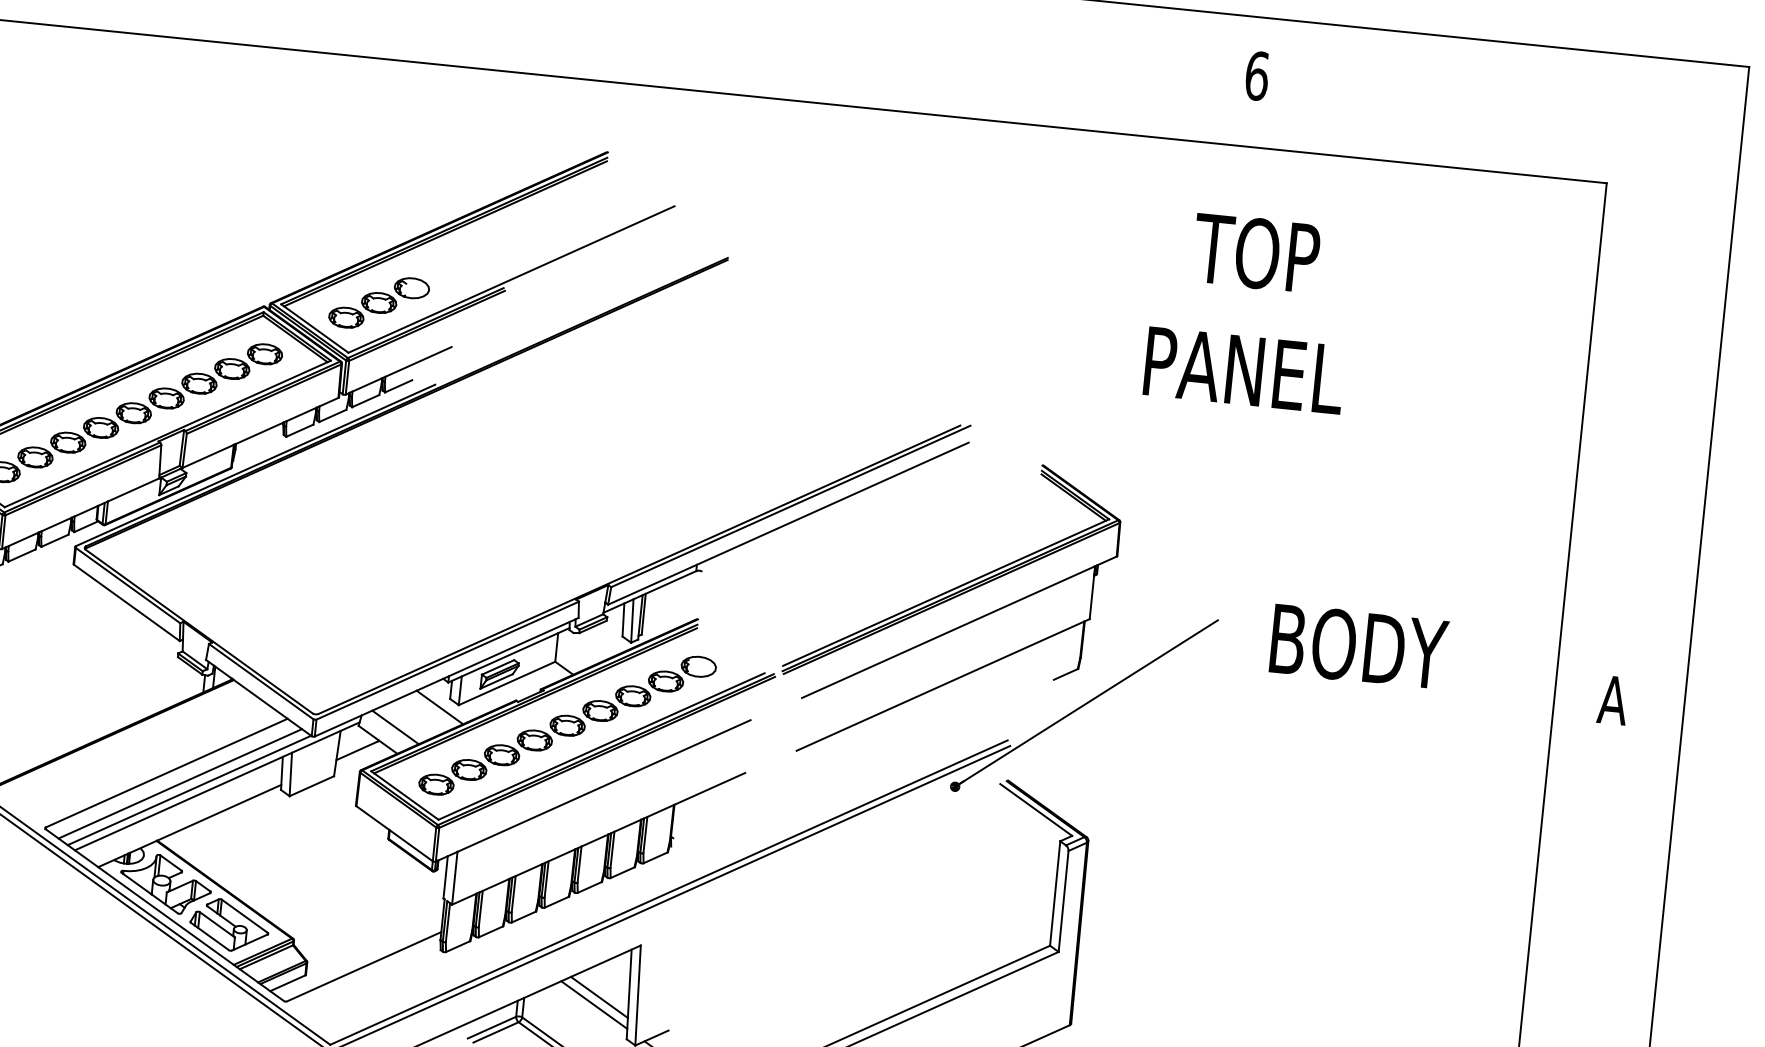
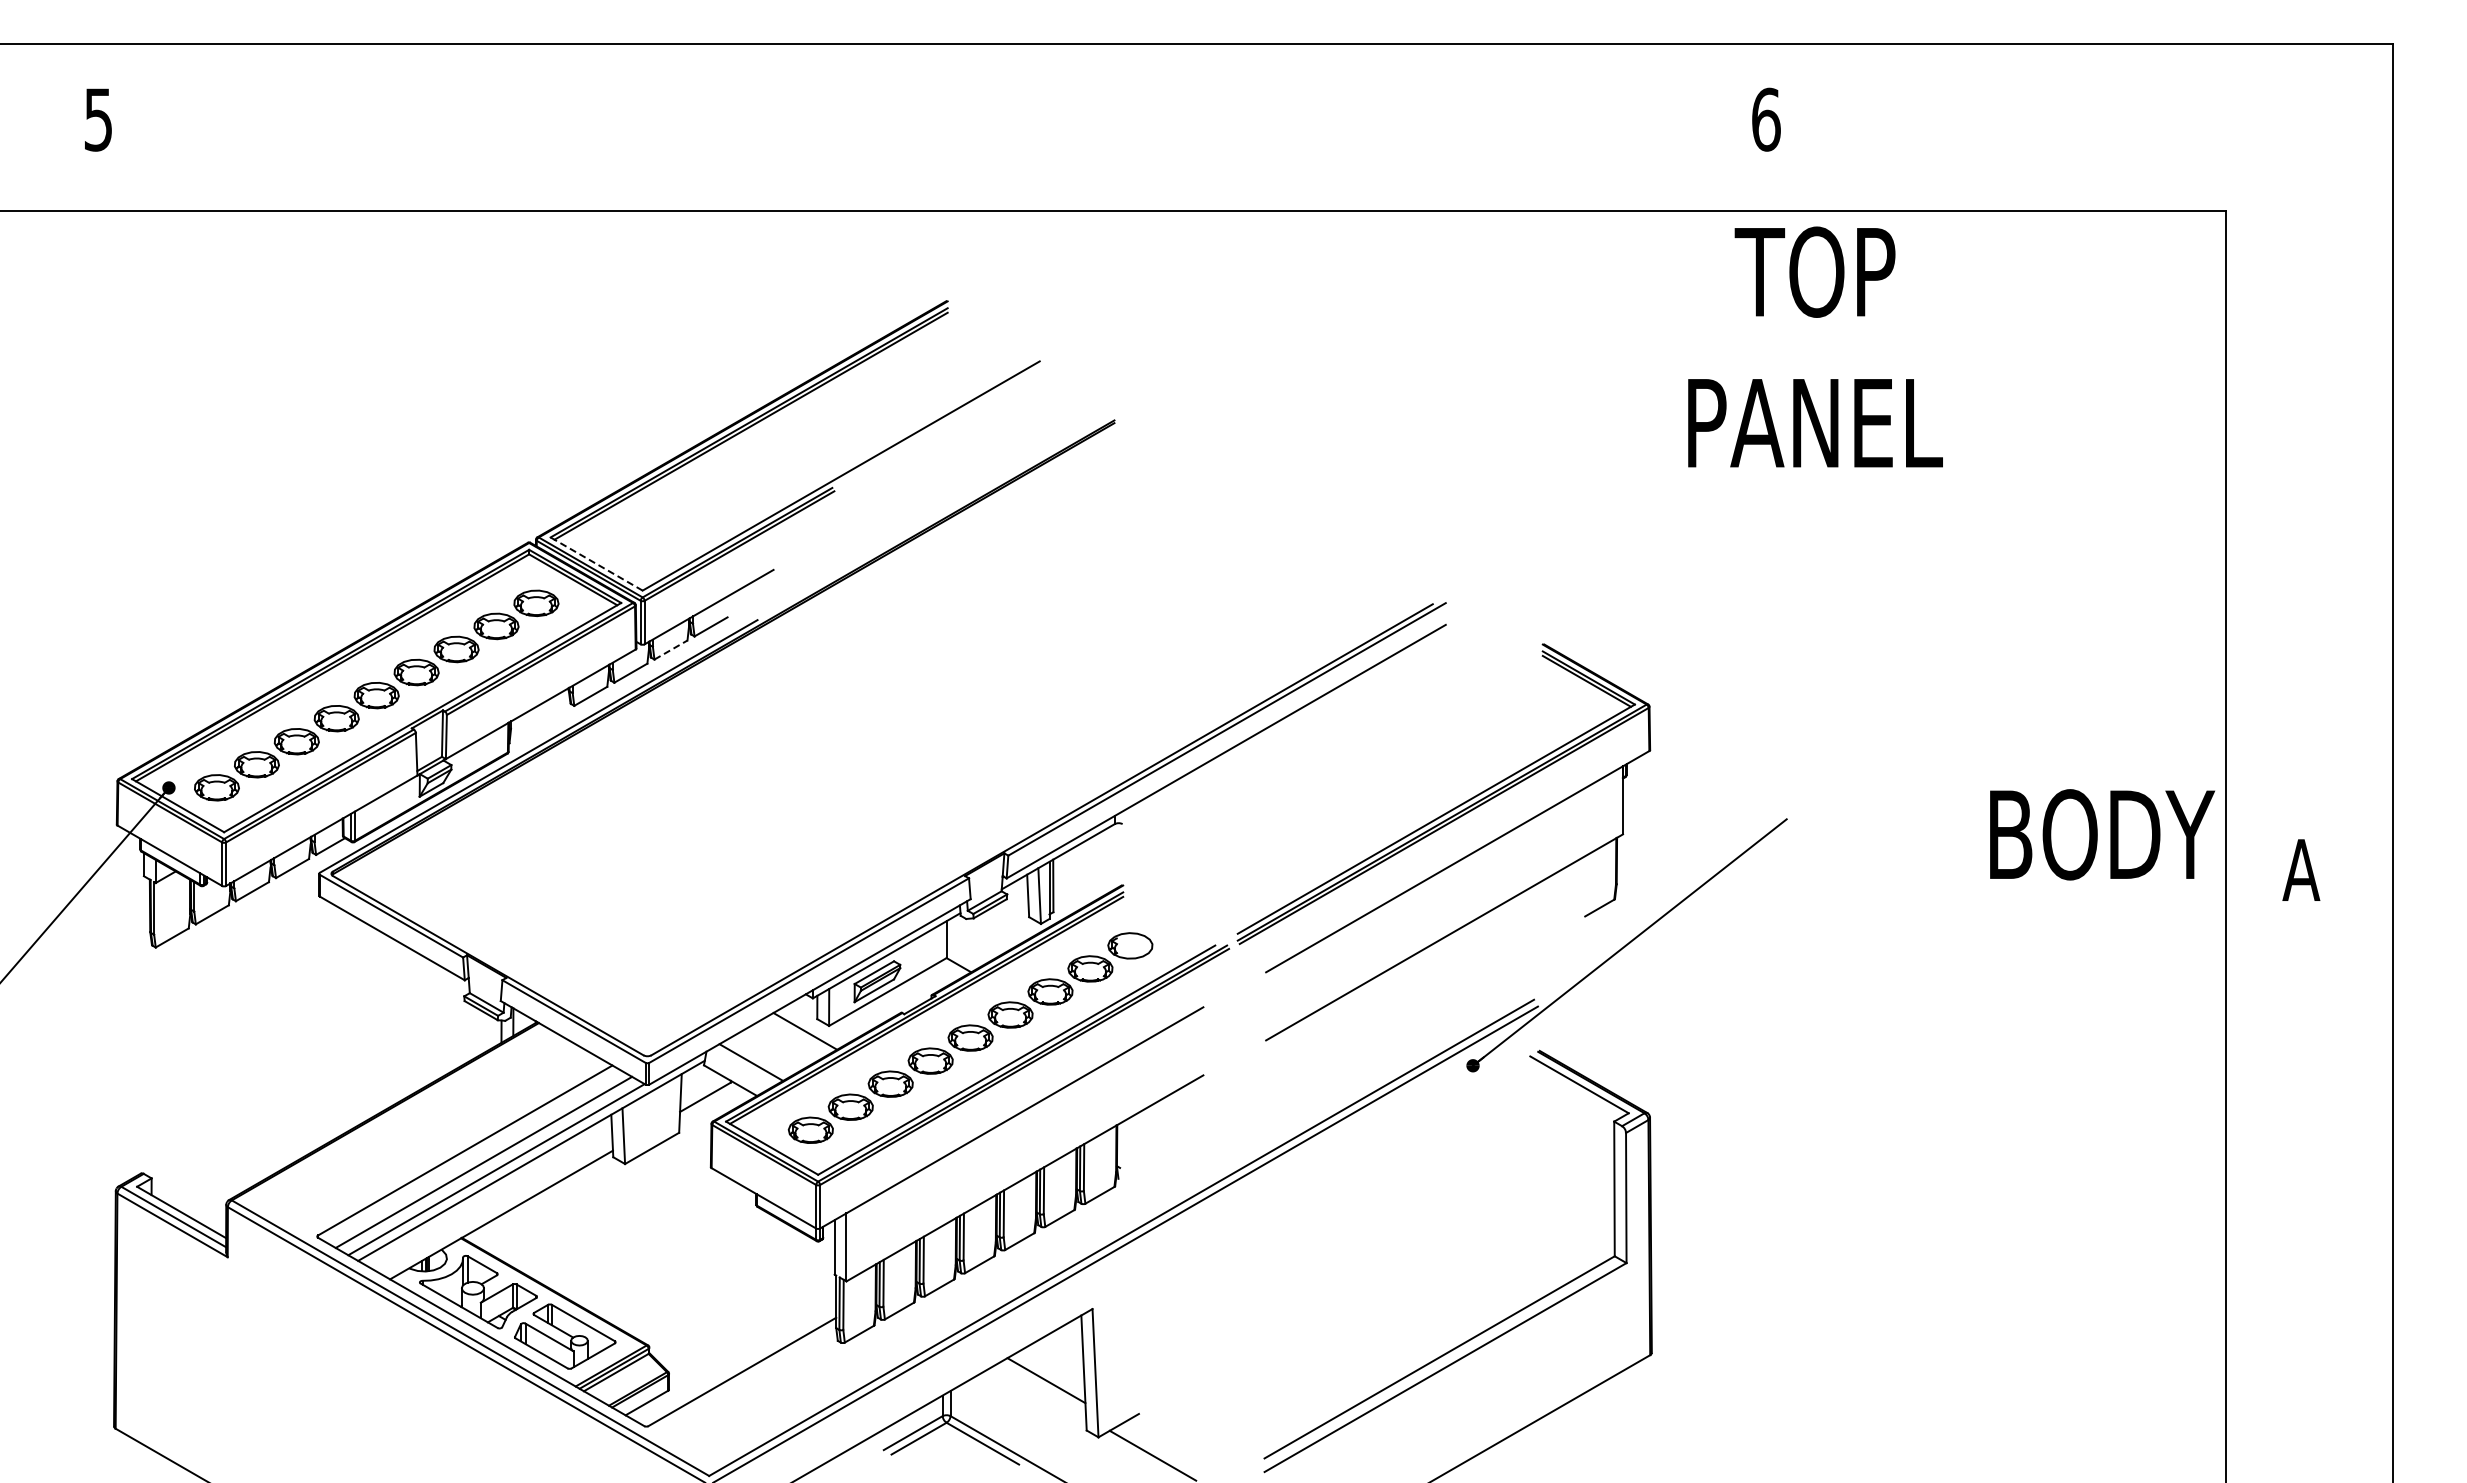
part: (379, 302) -> (675, 522), removed
text: (1250, 311) -> (1815, 346), moved
line: (314, 328) -> (596, 563), solid -> dashed
line: (366, 400) -> (671, 649), solid -> dashed
text: (1359, 646) -> (2102, 834), moved
line: (594, 1004) -> (1040, 1390), removed

